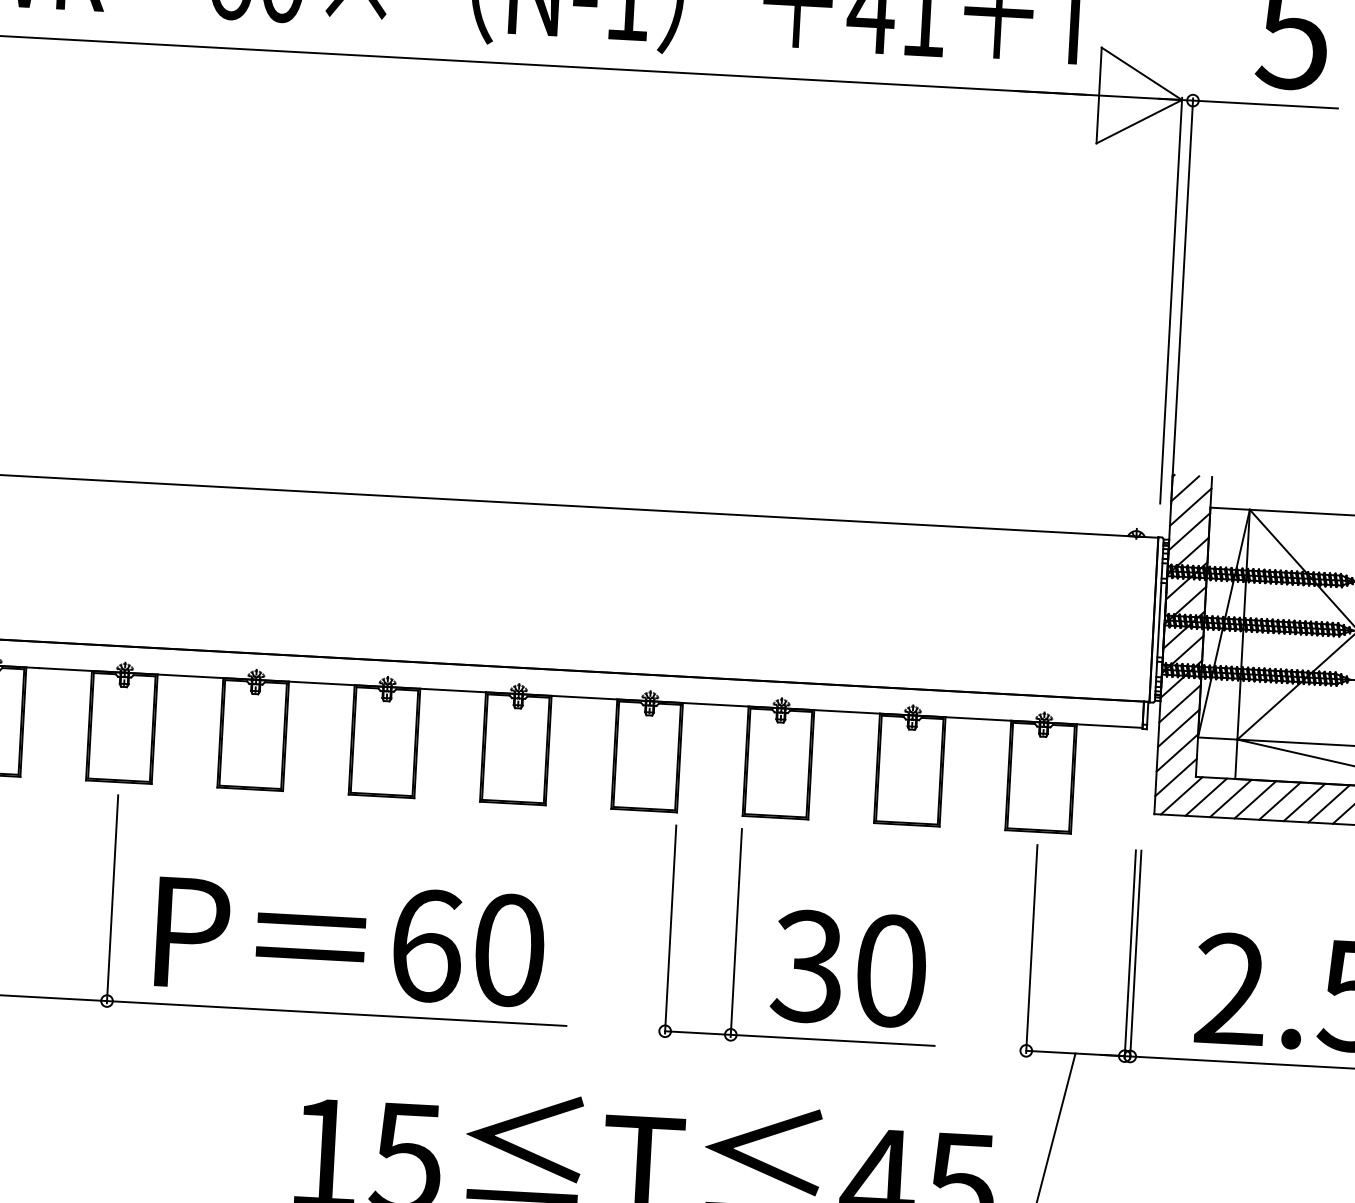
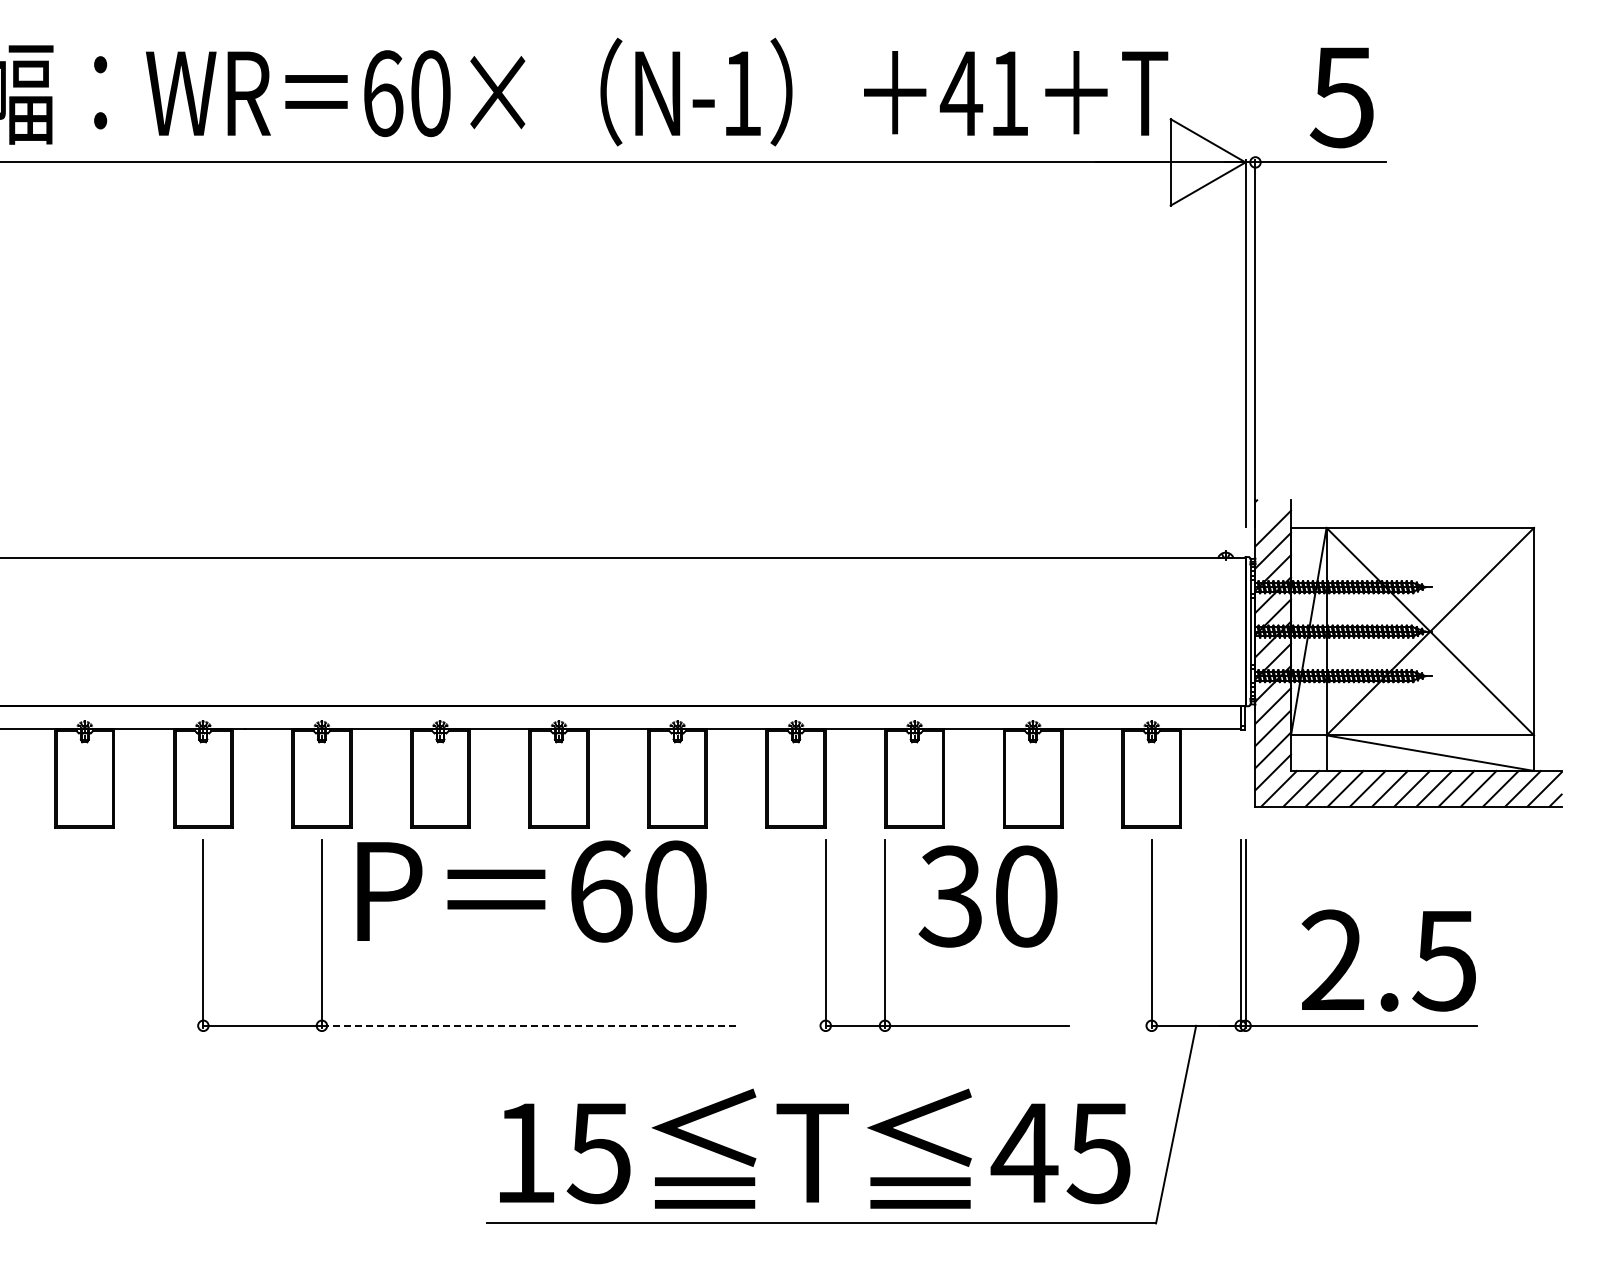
line: (1185, 489) -> (1267, 512), removed
text: (349, 941) -> (531, 891), moved
text: (848, 968) -> (987, 896), moved
line: (337, 1013) -> (529, 1025), solid -> dashed

